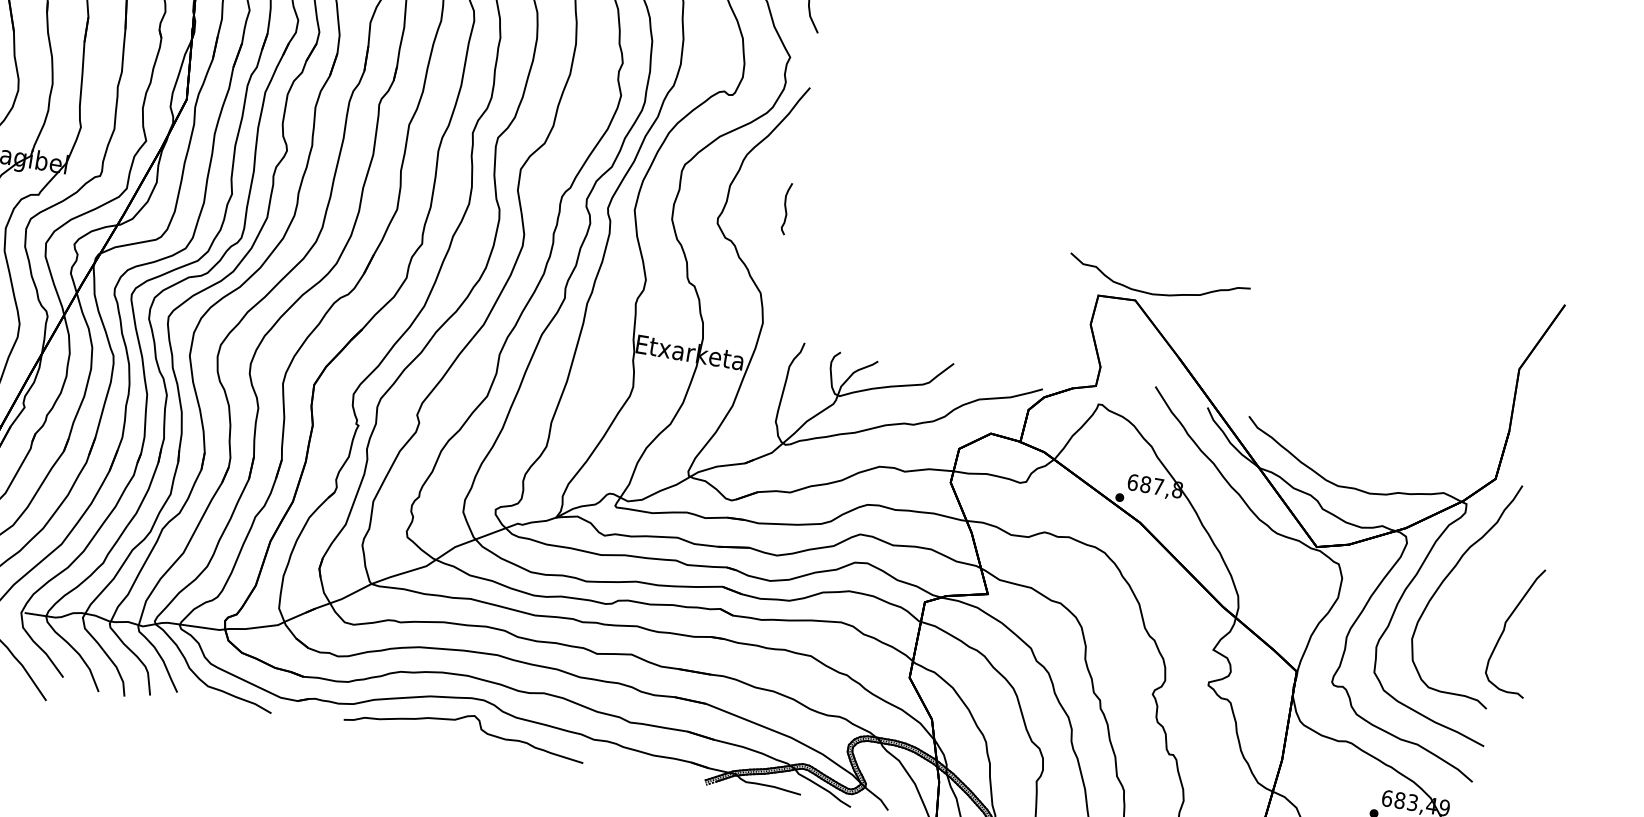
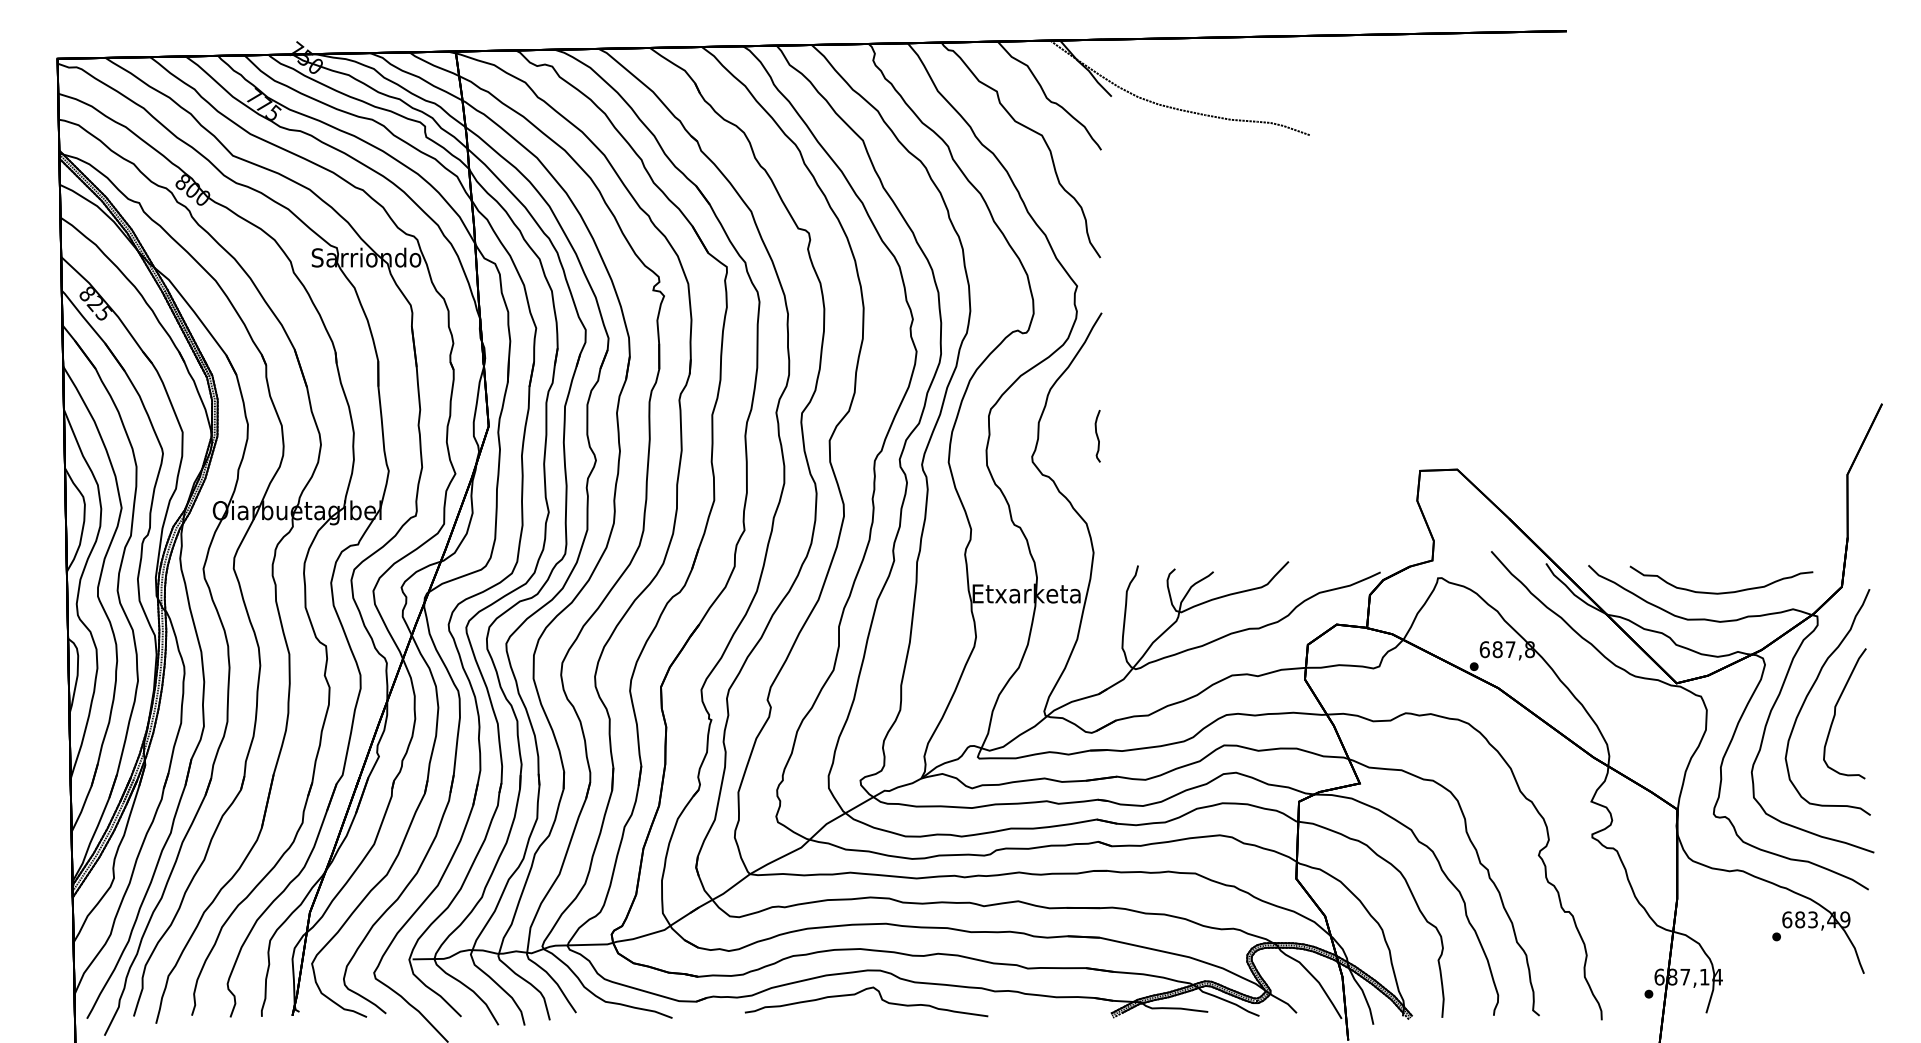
curve: (1156, 293) -> (1721, 592), moved
part: (1504, 629) -> (1835, 713), moved

